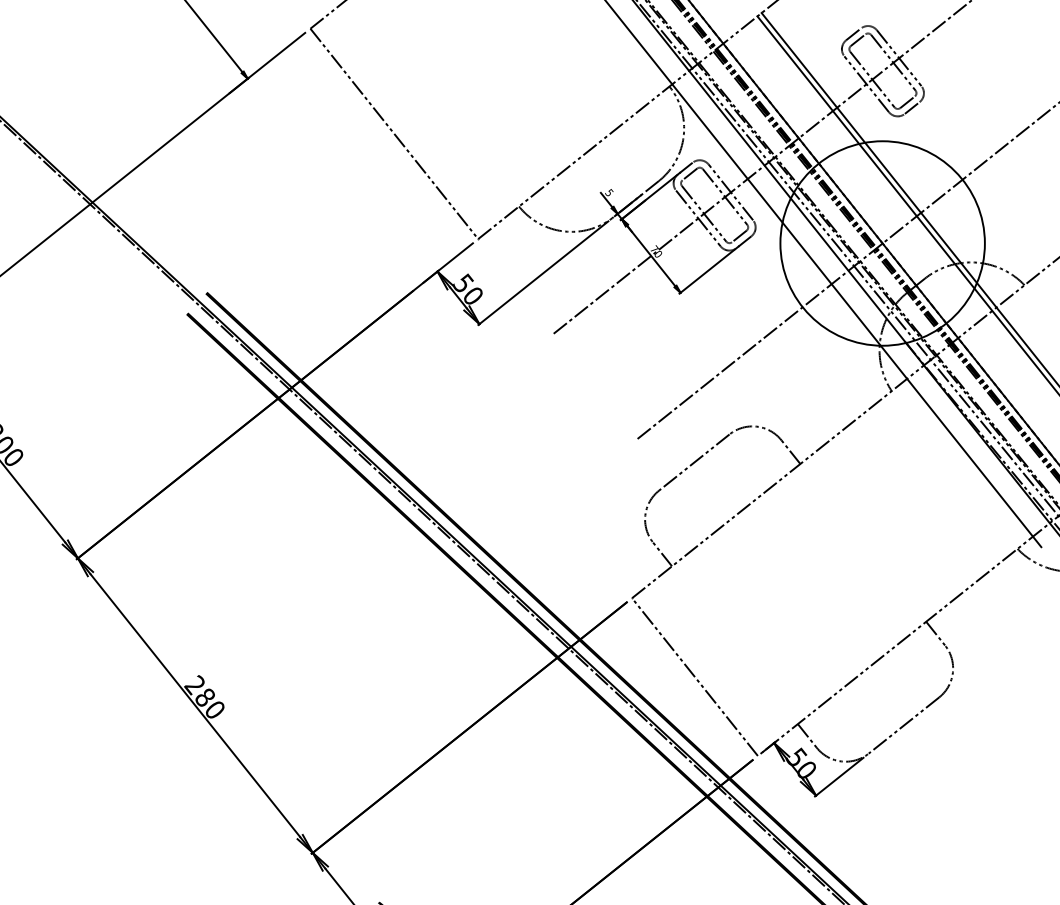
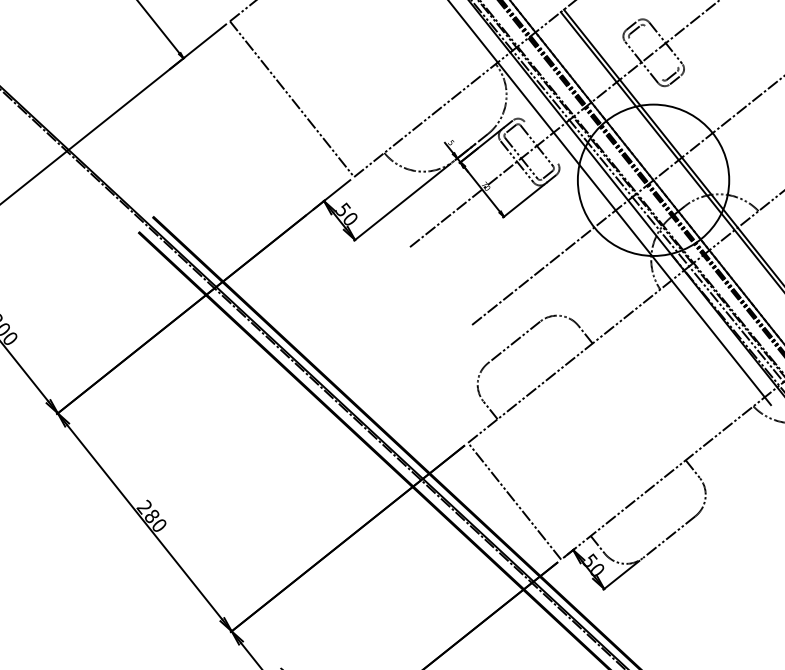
line: (893, 62) -> (661, 46), removed
line: (872, 79) -> (646, 58), removed
line: (730, 192) -> (540, 142), removed

